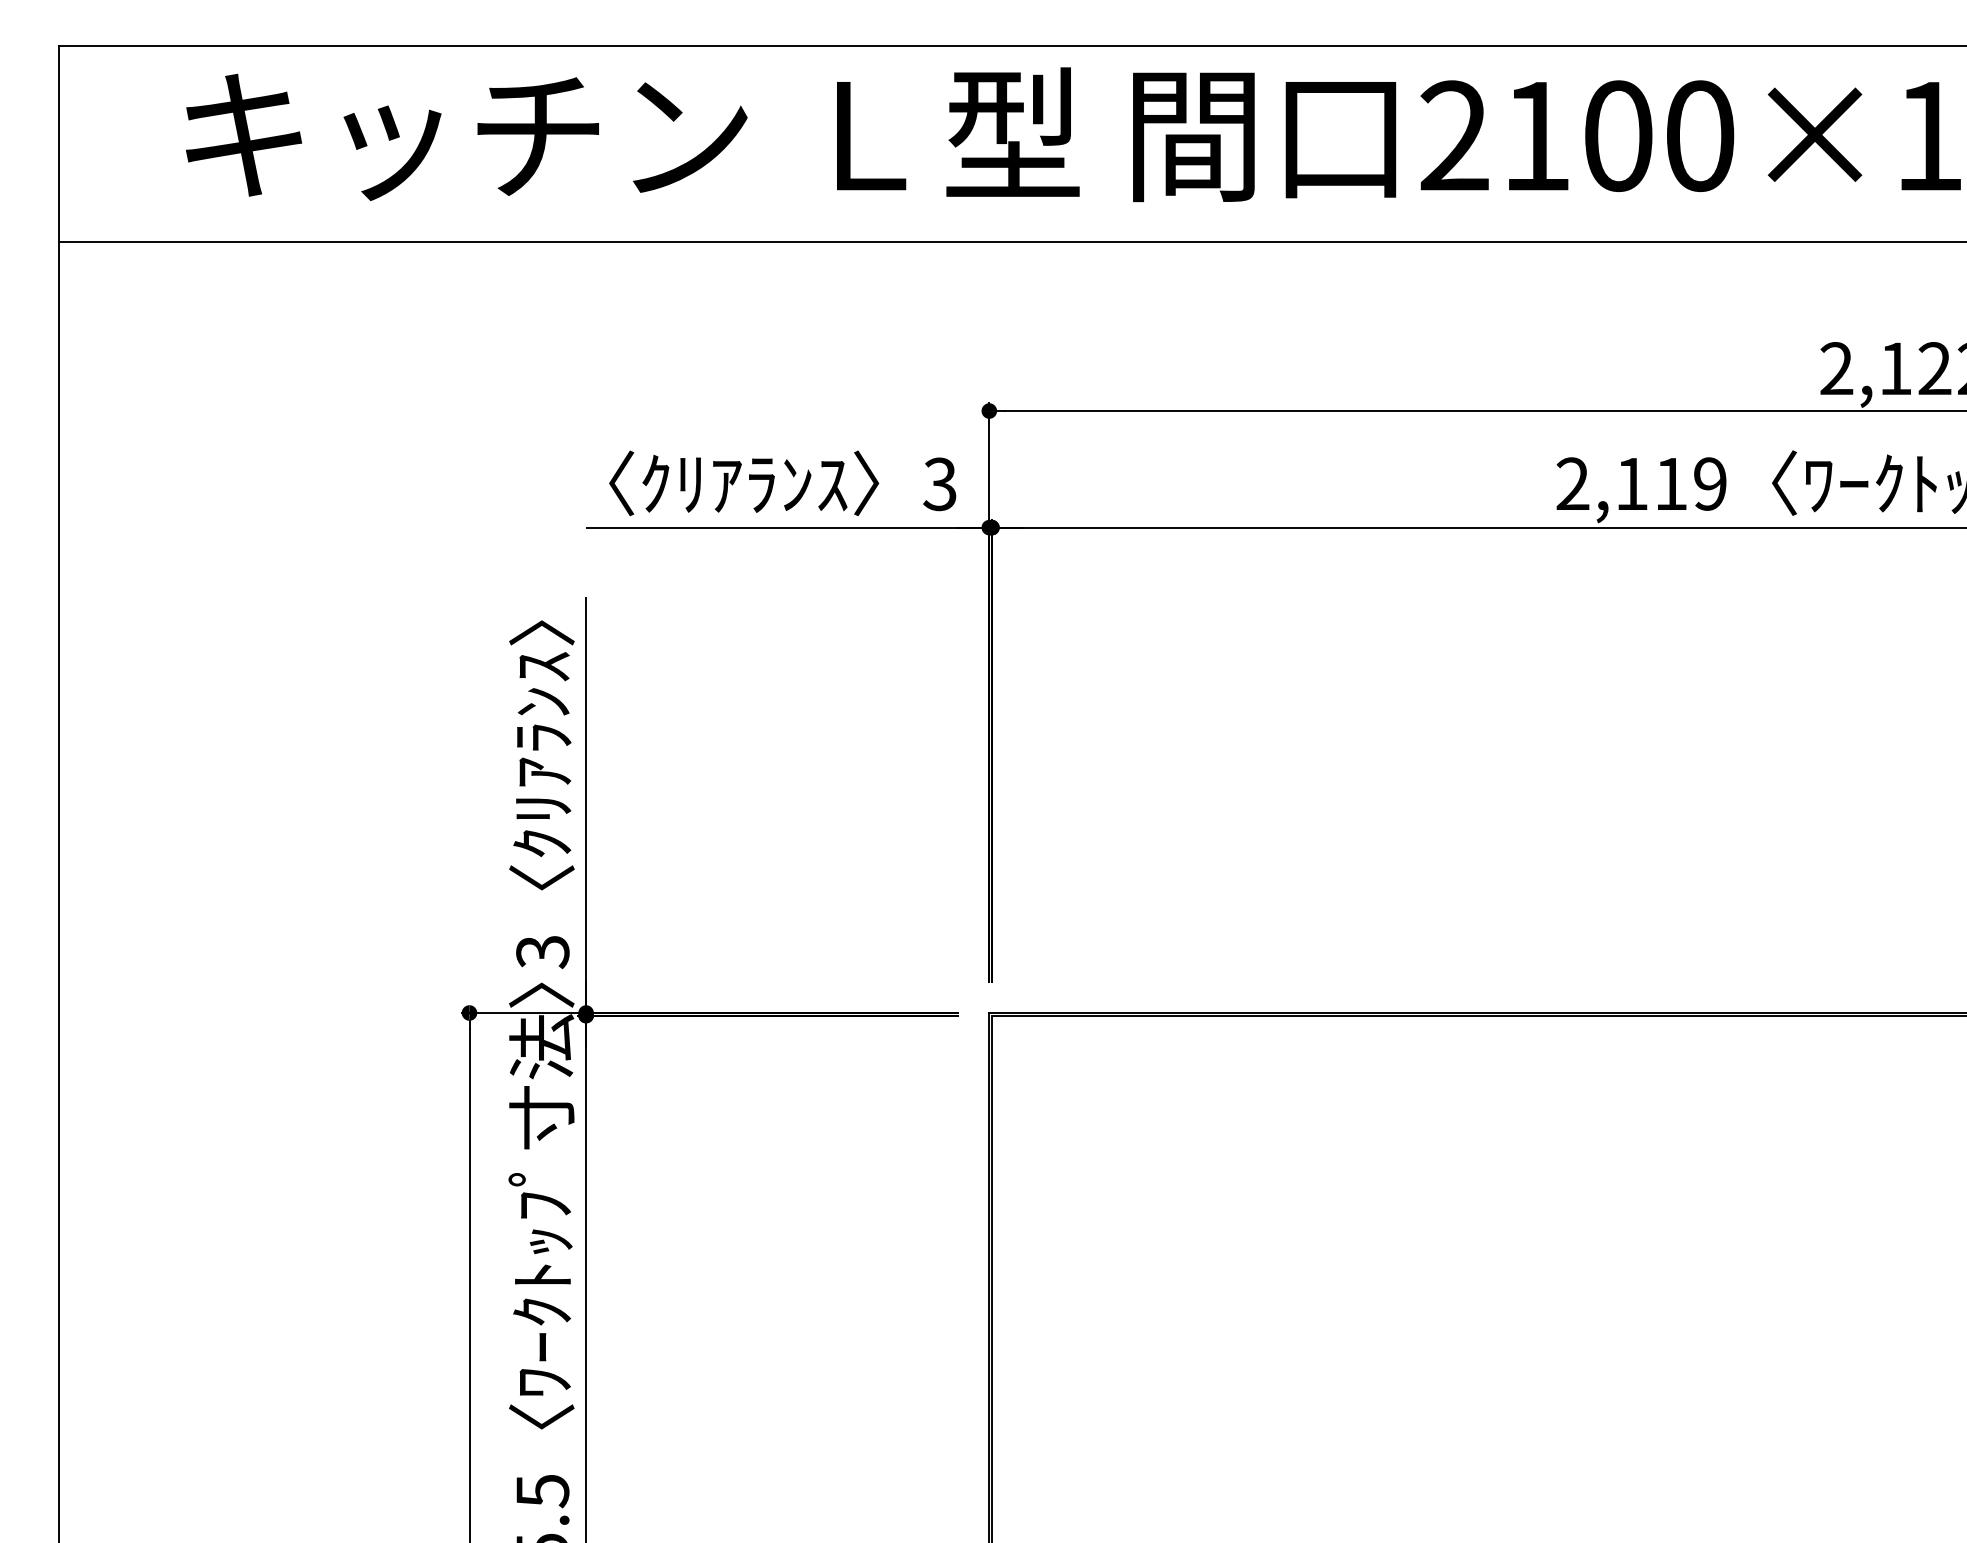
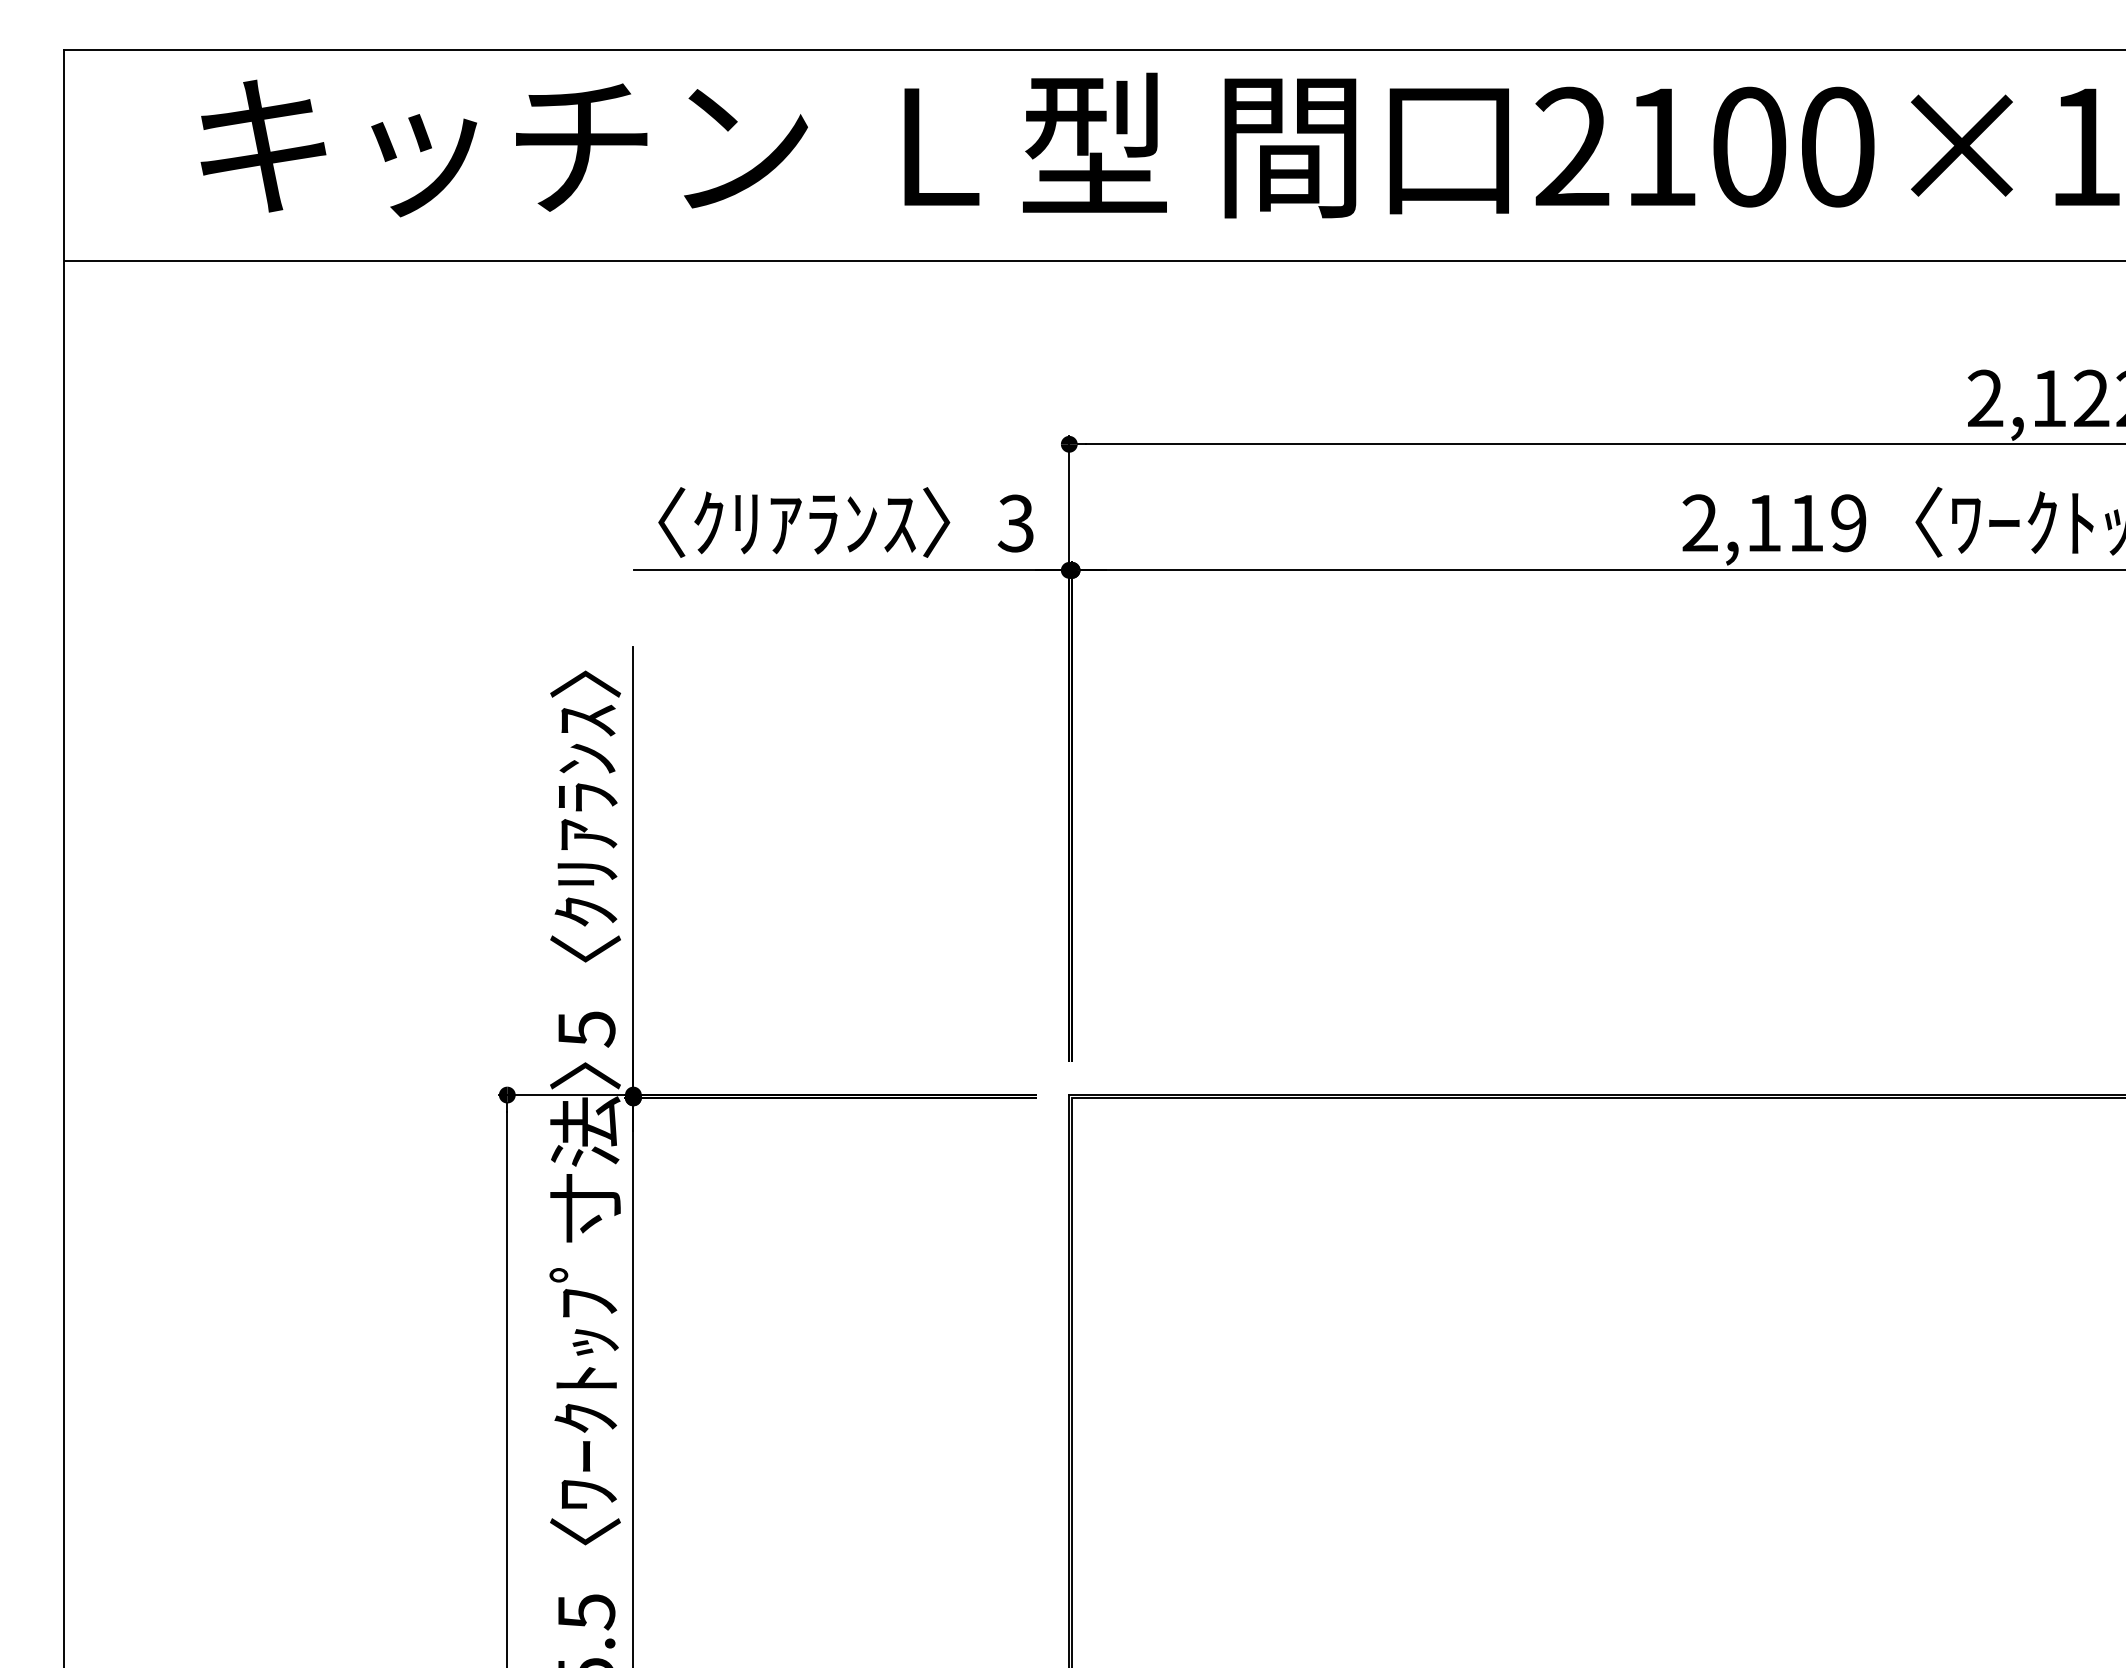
text: (542, 952) -> (586, 1029), 3 -> 5

